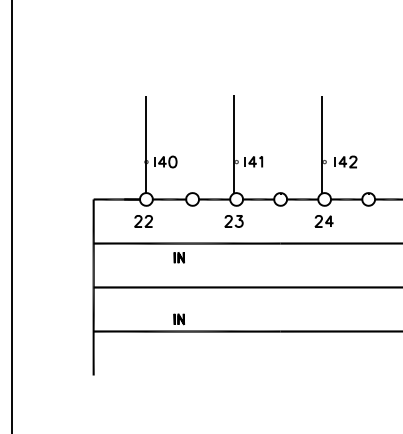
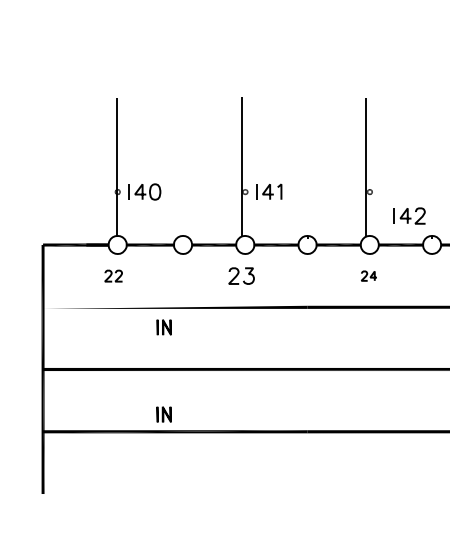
part: (345, 161) -> (409, 215), moved
part: (143, 221) -> (113, 276), size x0.7
part: (323, 221) -> (368, 276), size x0.6
fill: (186, 243) -> (174, 307), removed

